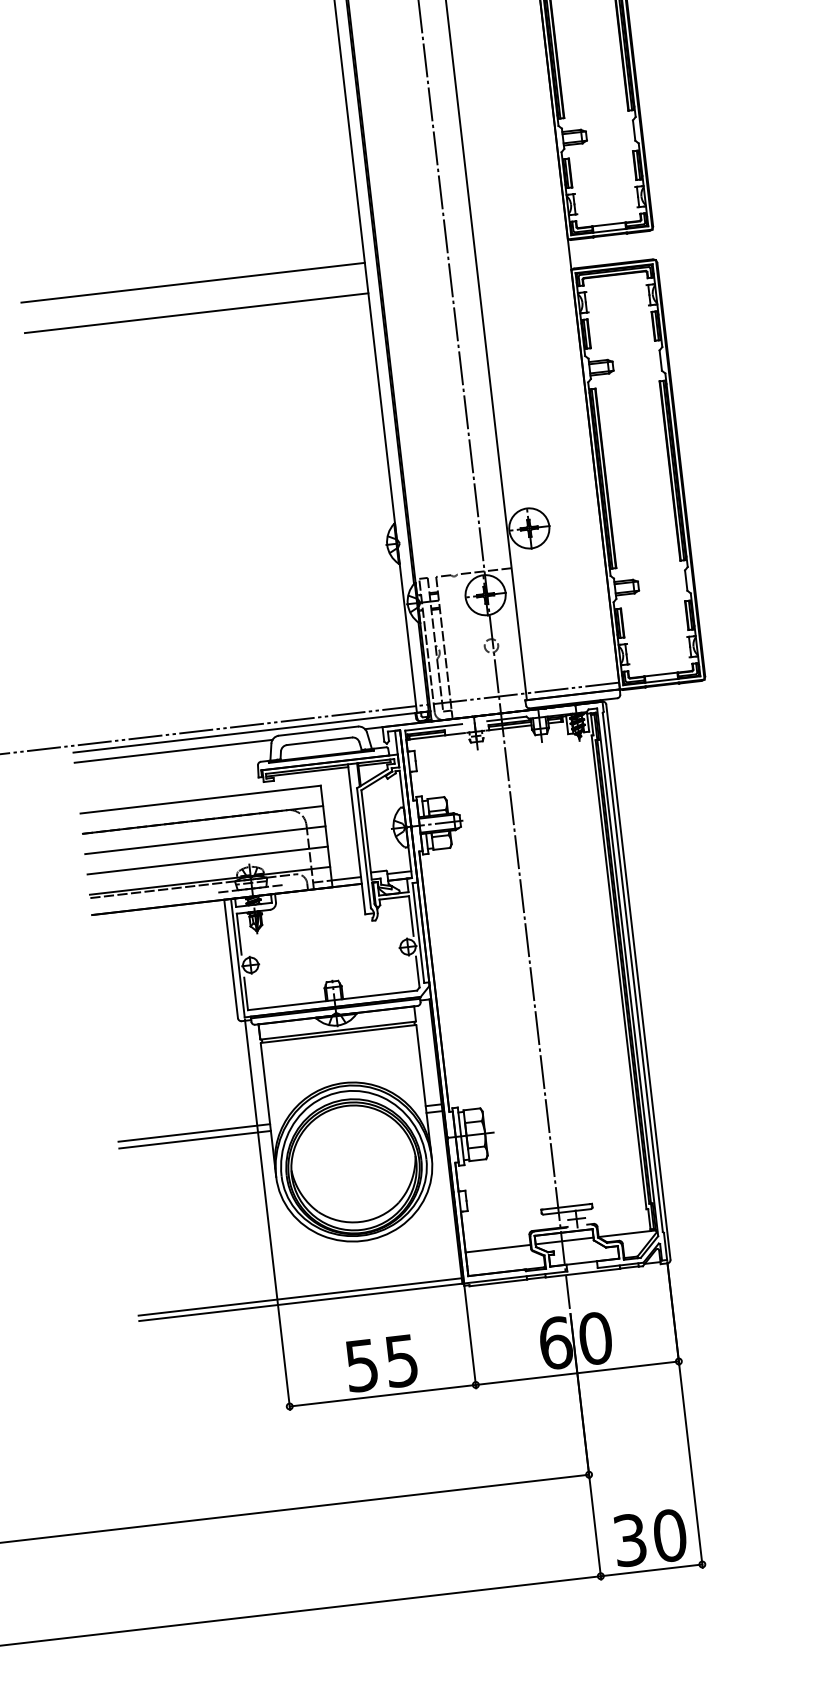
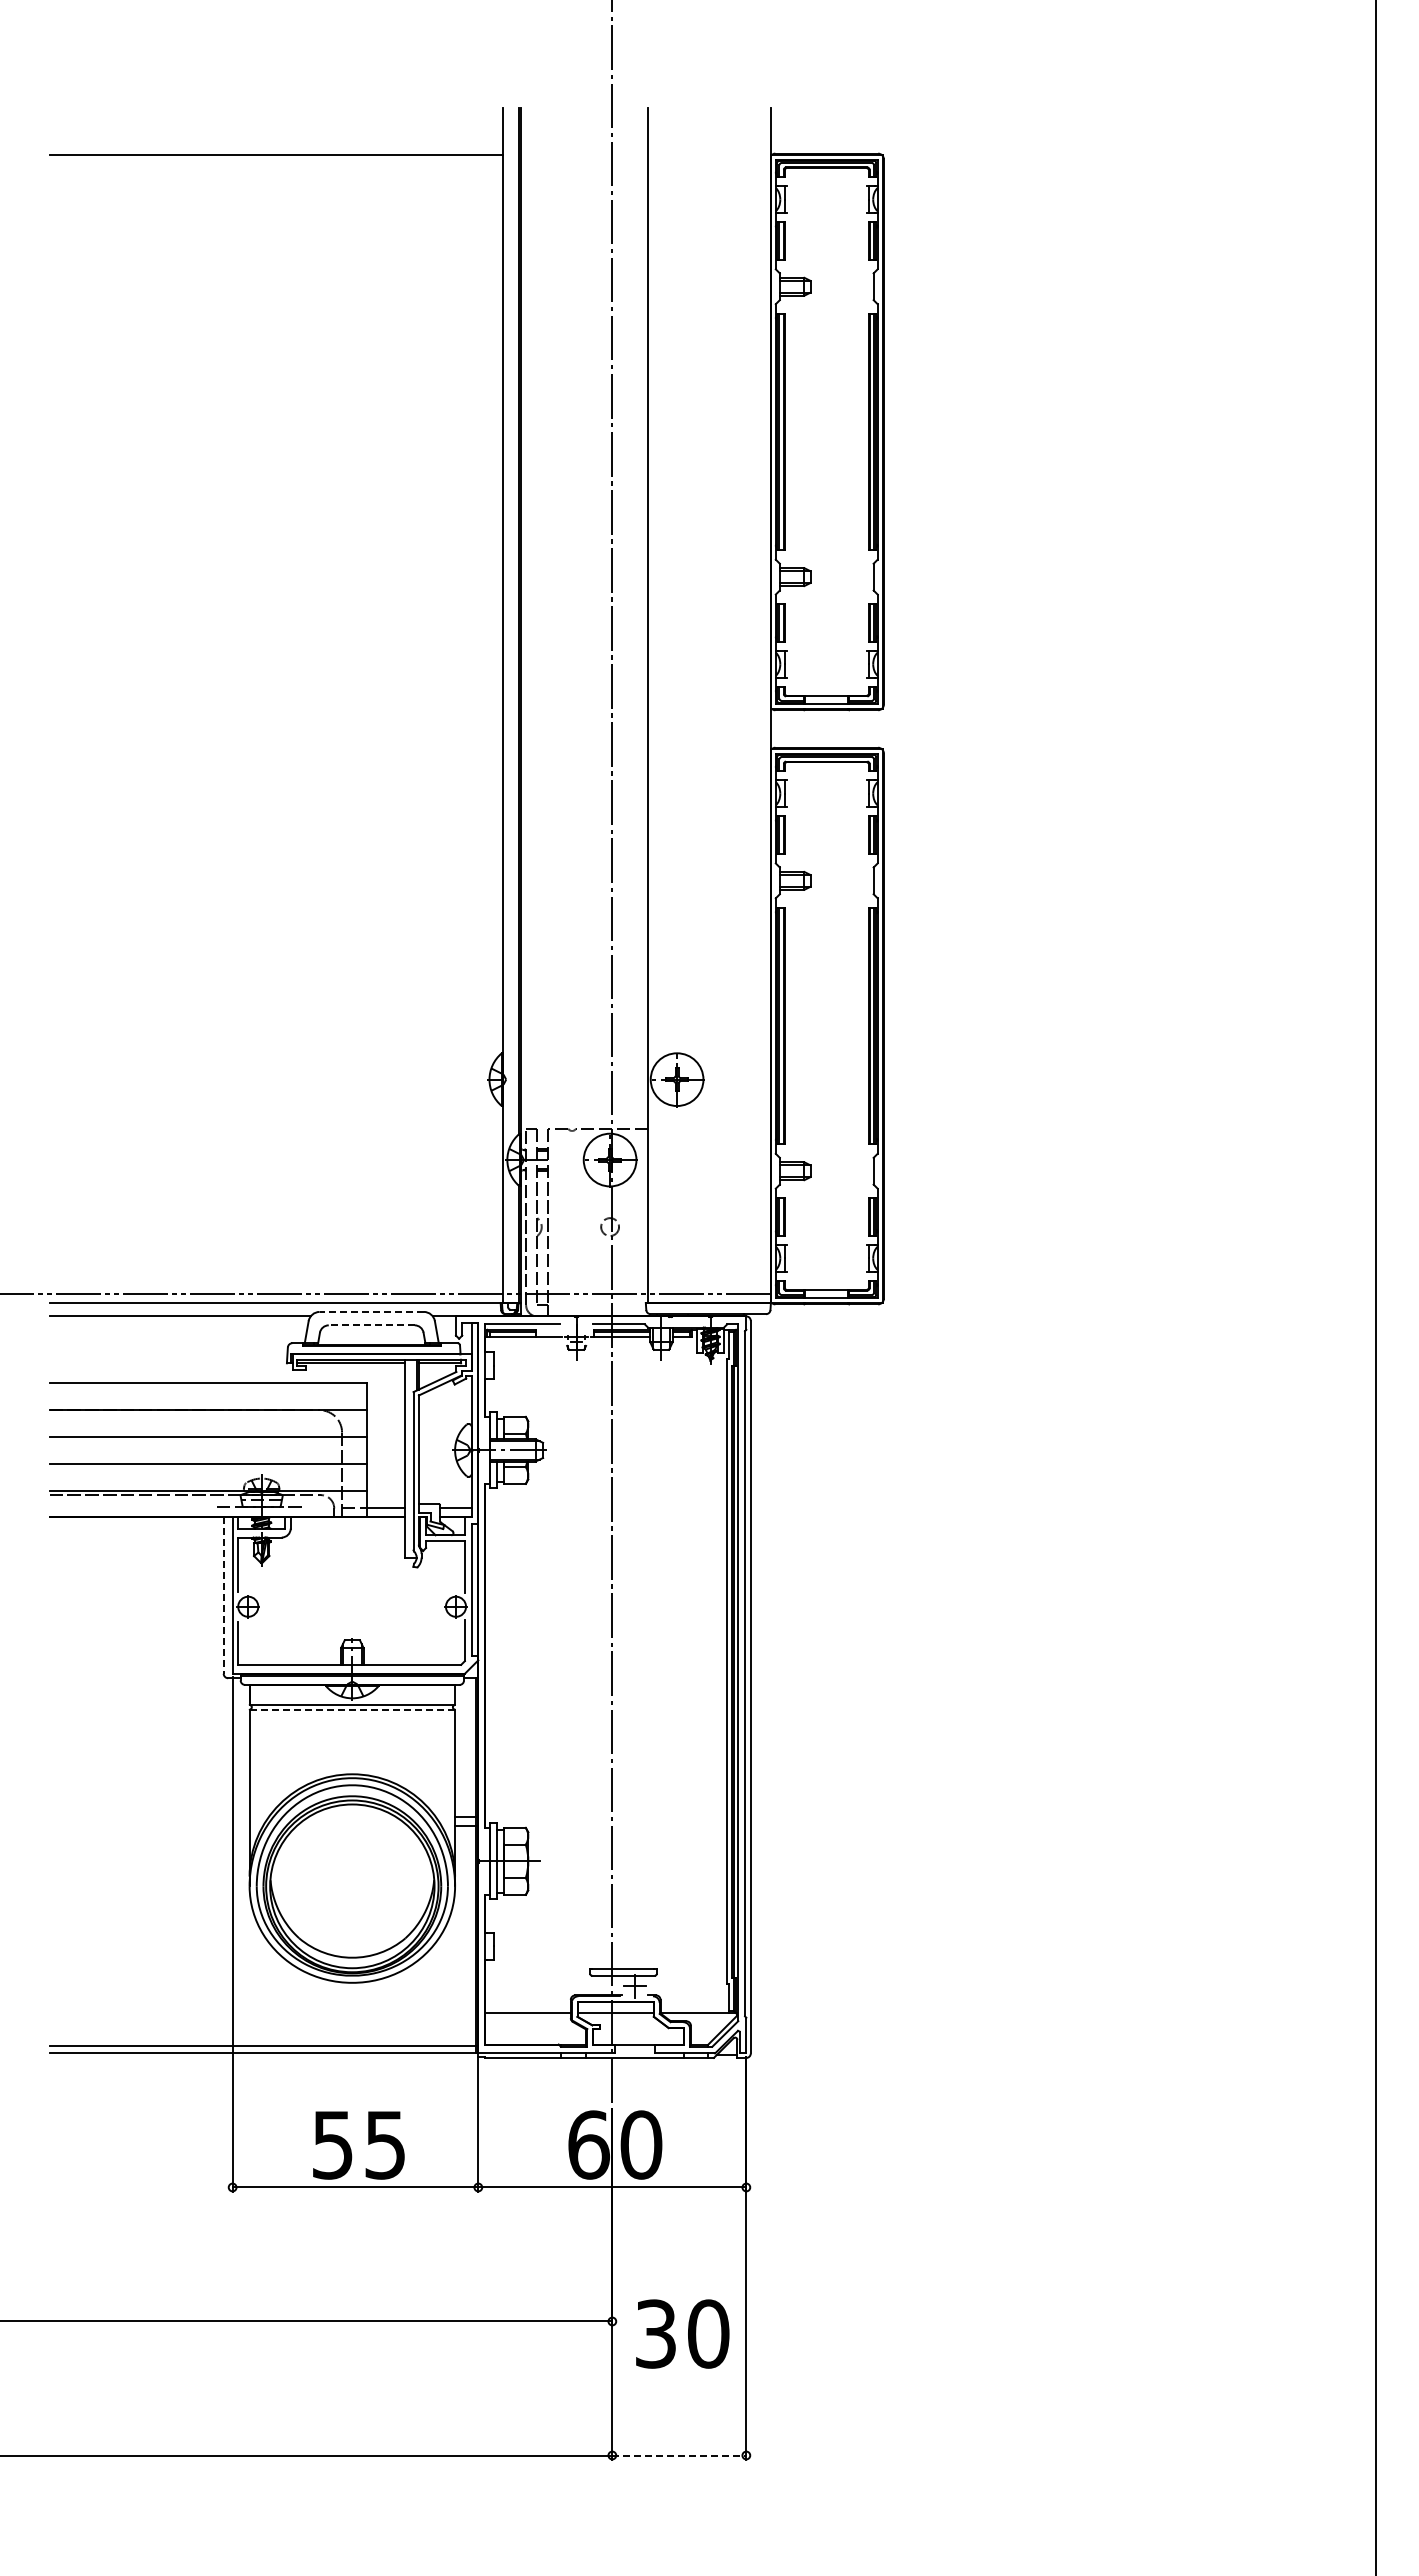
line: (192, 282) -> (275, 708), removed
line: (196, 313) -> (275, 749), removed
line: (318, 730) -> (371, 1311), solid -> dashed
line: (319, 741) -> (371, 1325), solid -> dashed
line: (231, 959) -> (223, 1596), solid -> dashed
line: (337, 1034) -> (351, 1709), solid -> dashed
line: (194, 1132) -> (149, 1816), removed
line: (195, 1139) -> (149, 1825), removed
text: (650, 1537) -> (682, 2333), moved
line: (651, 1570) -> (679, 2455), solid -> dashed

